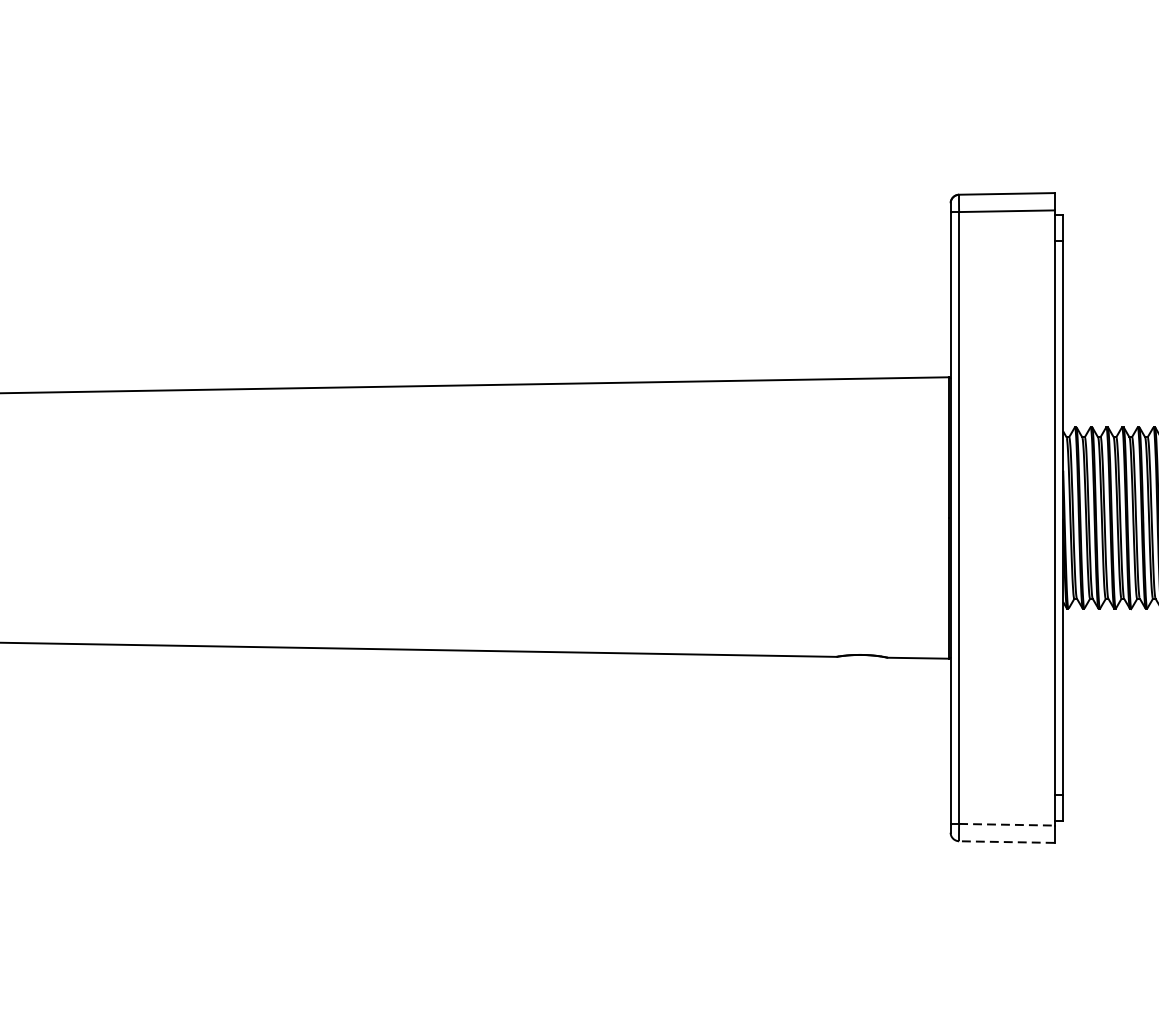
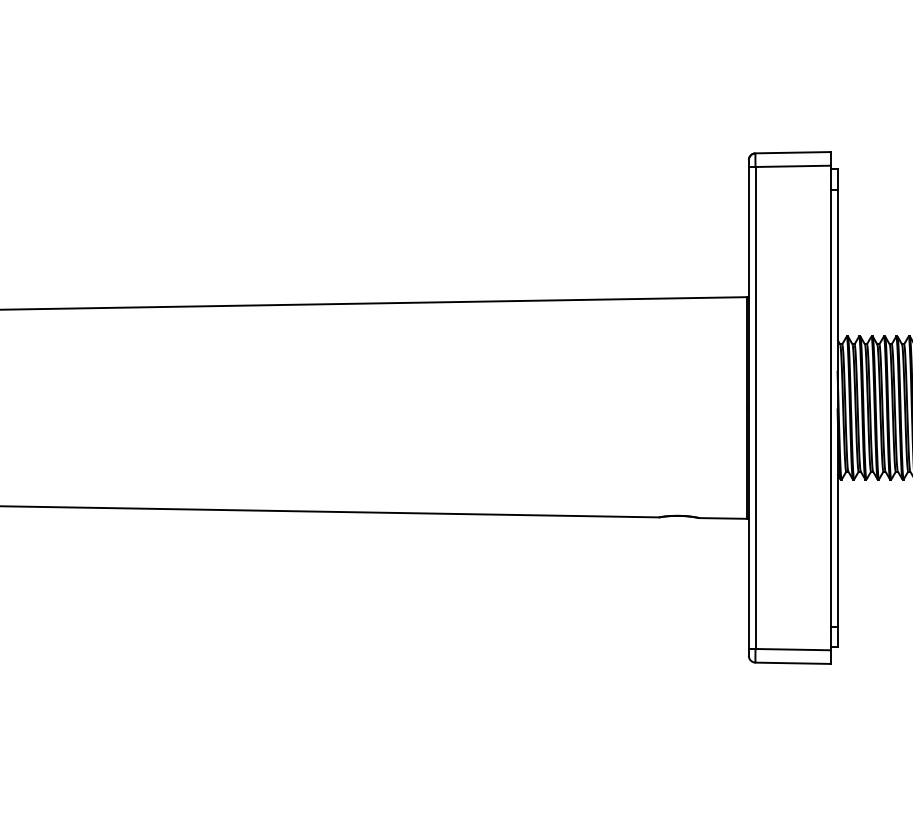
line: (1007, 824) -> (793, 649), dashed -> solid
line: (1007, 842) -> (793, 663), dashed -> solid

